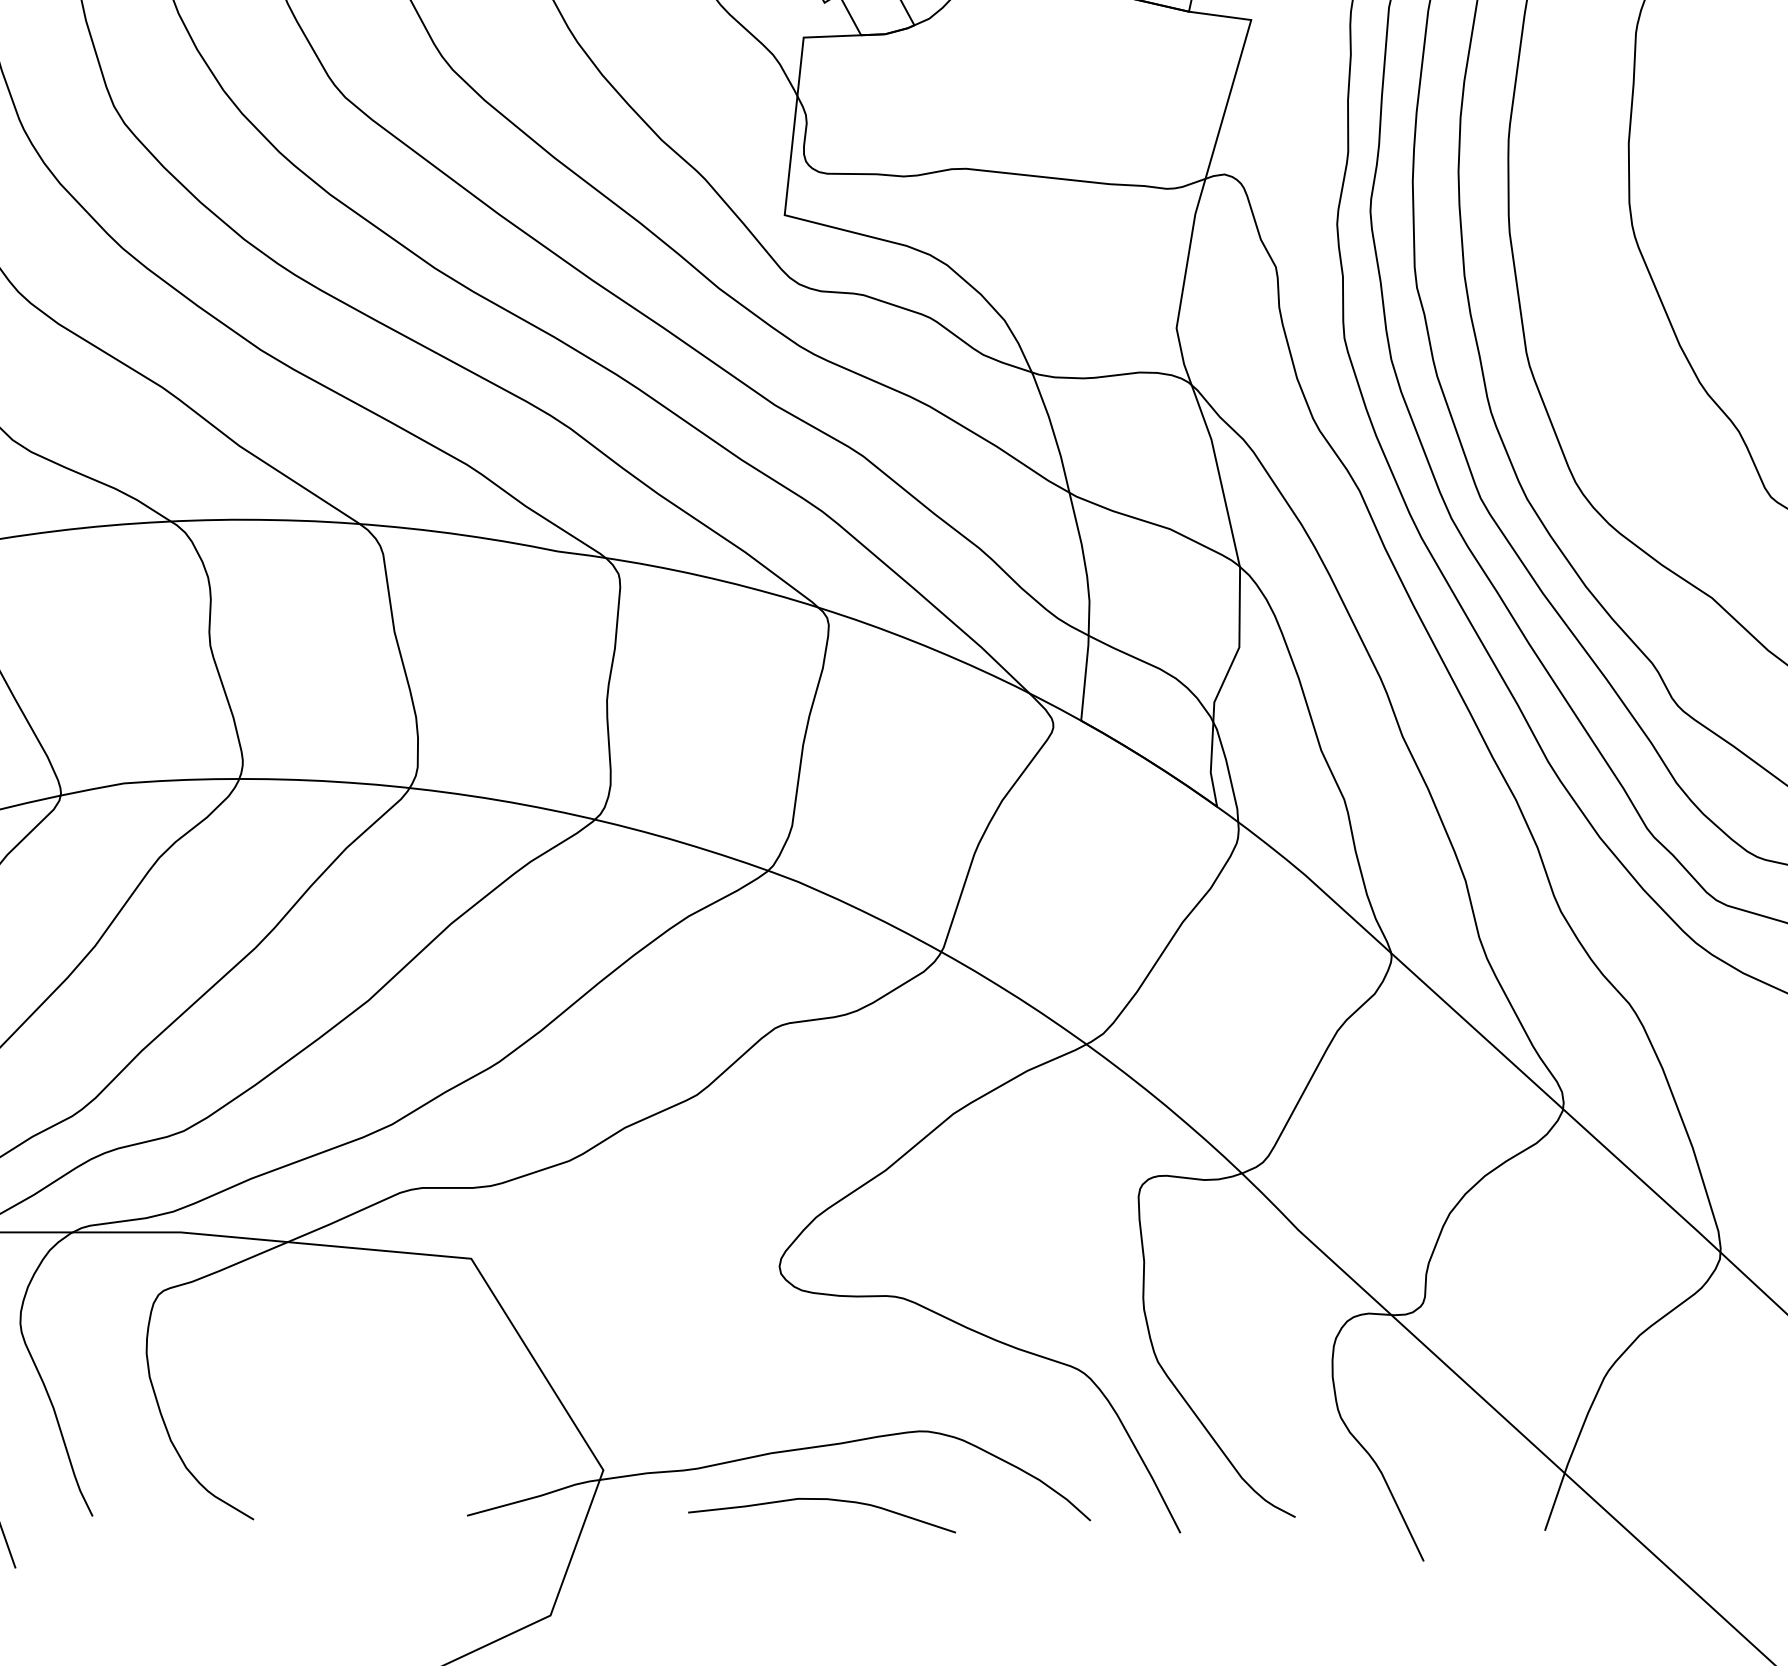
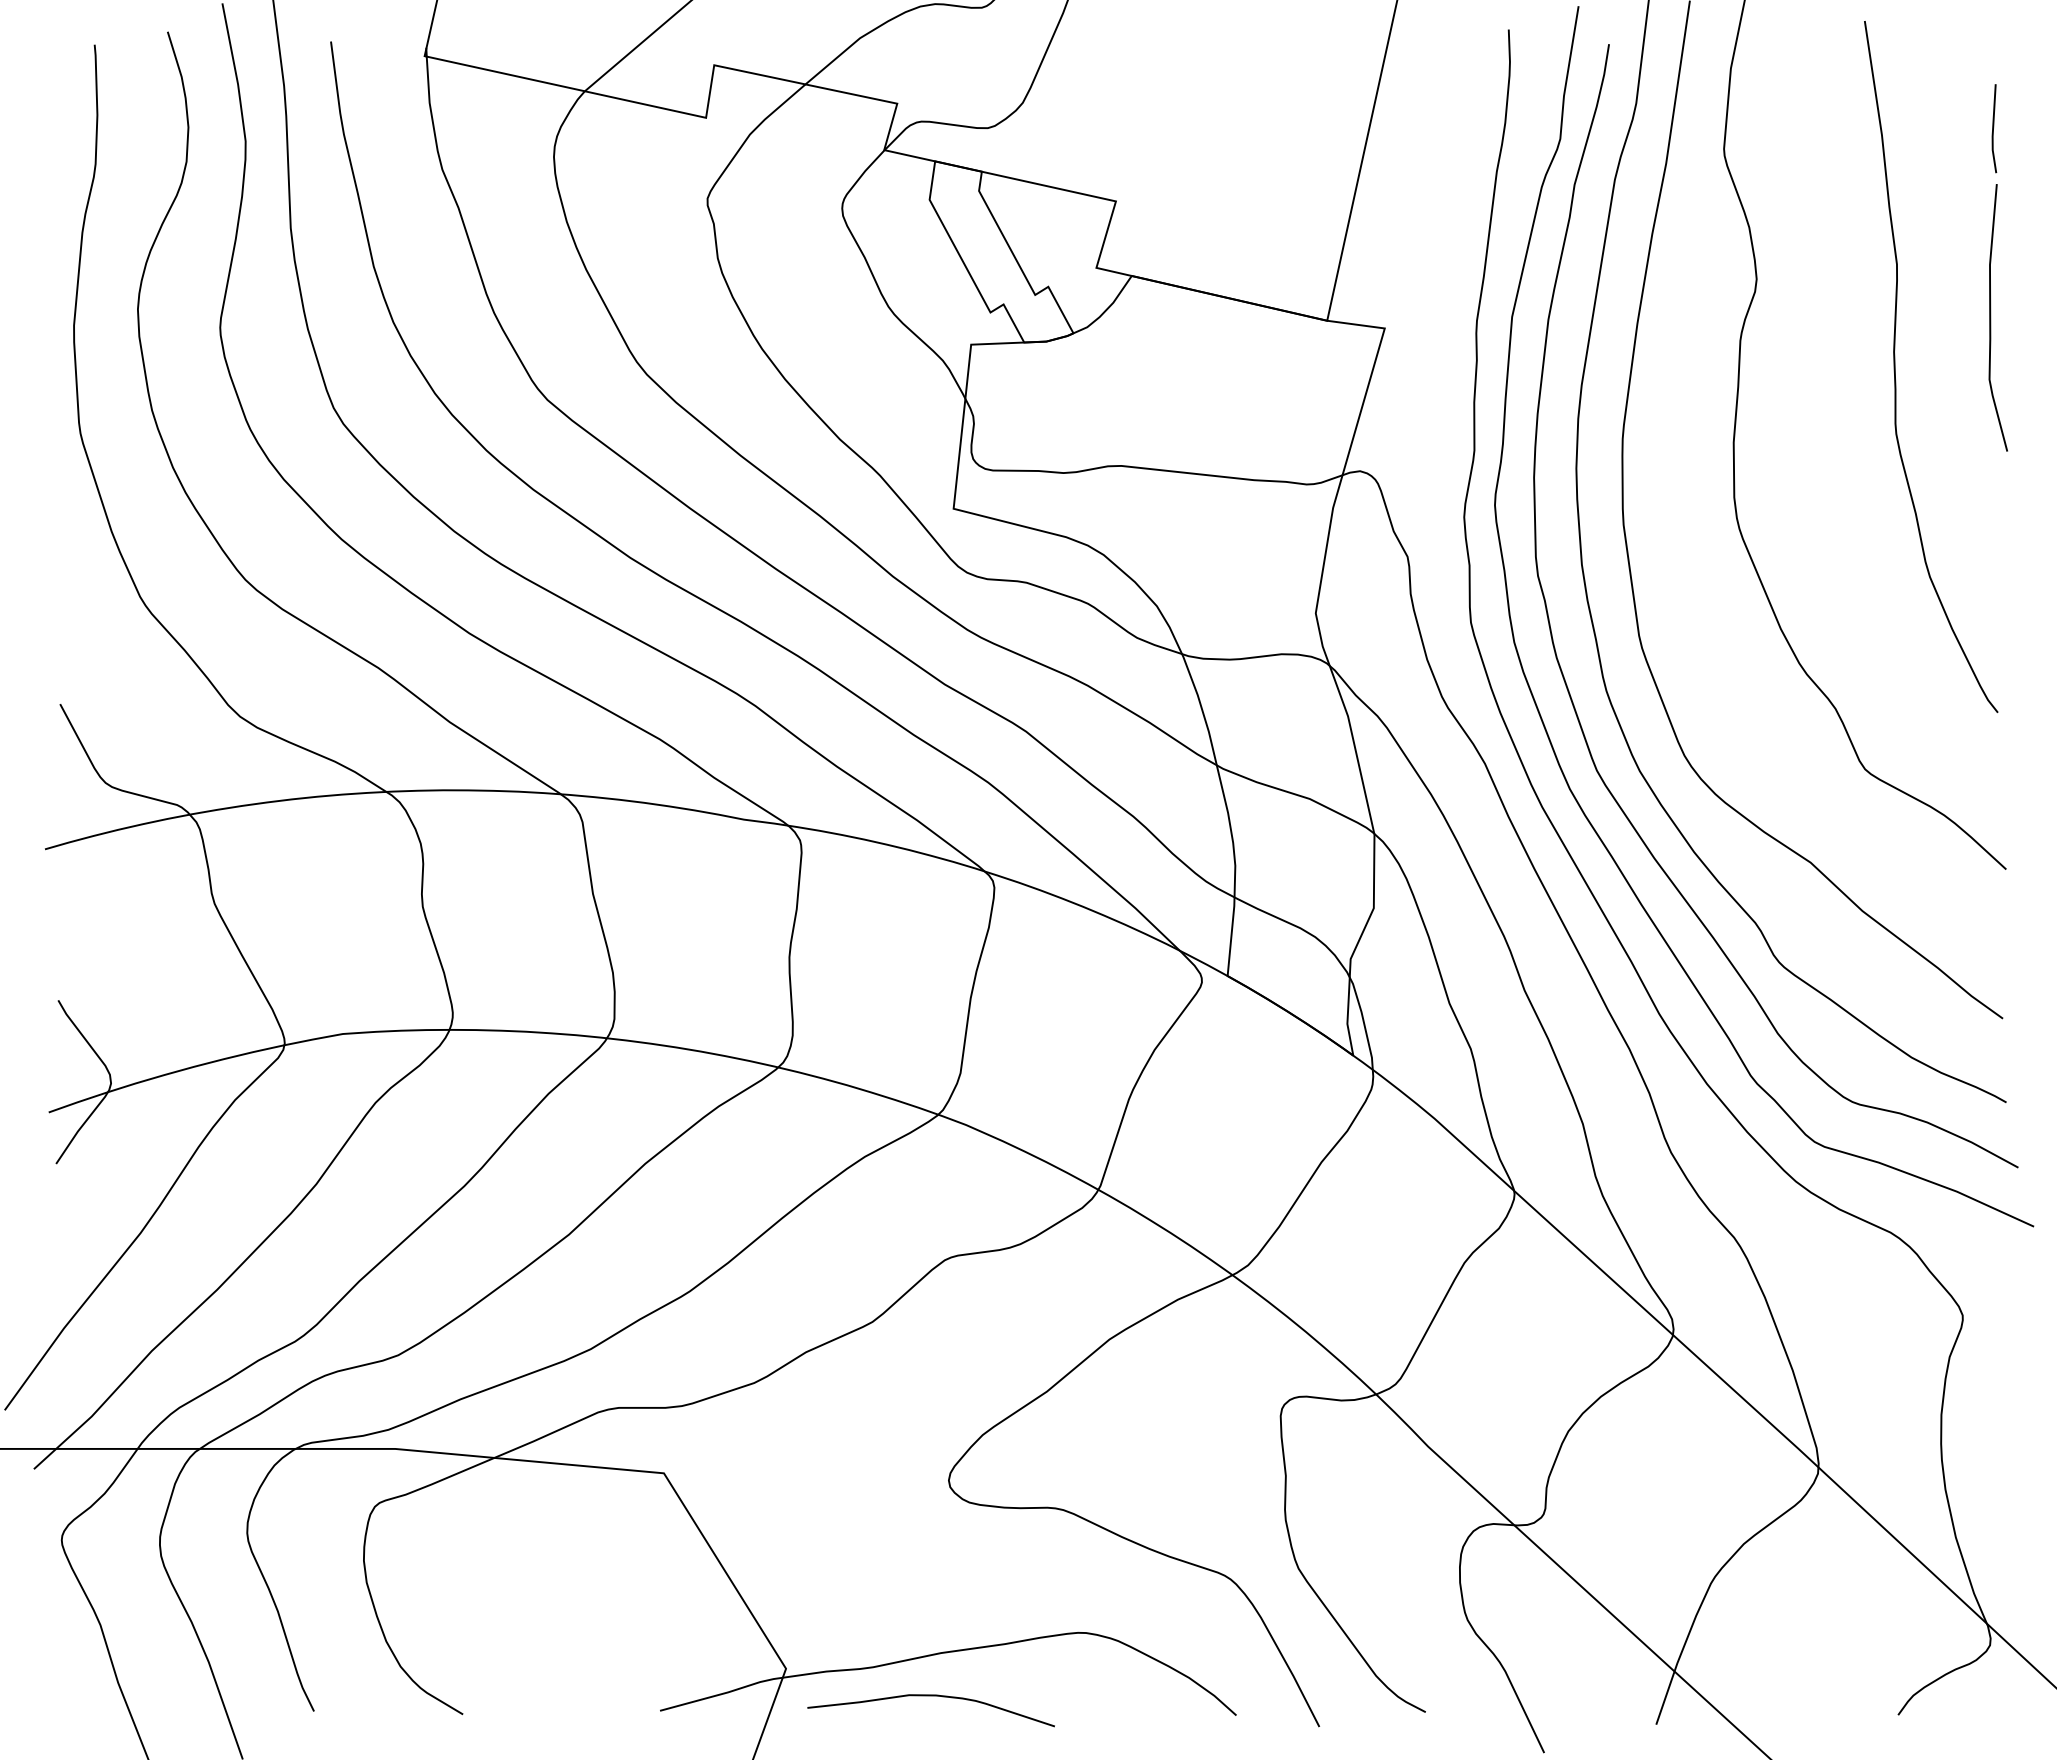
curve: (821, 1500) -> (930, 1696), moved

